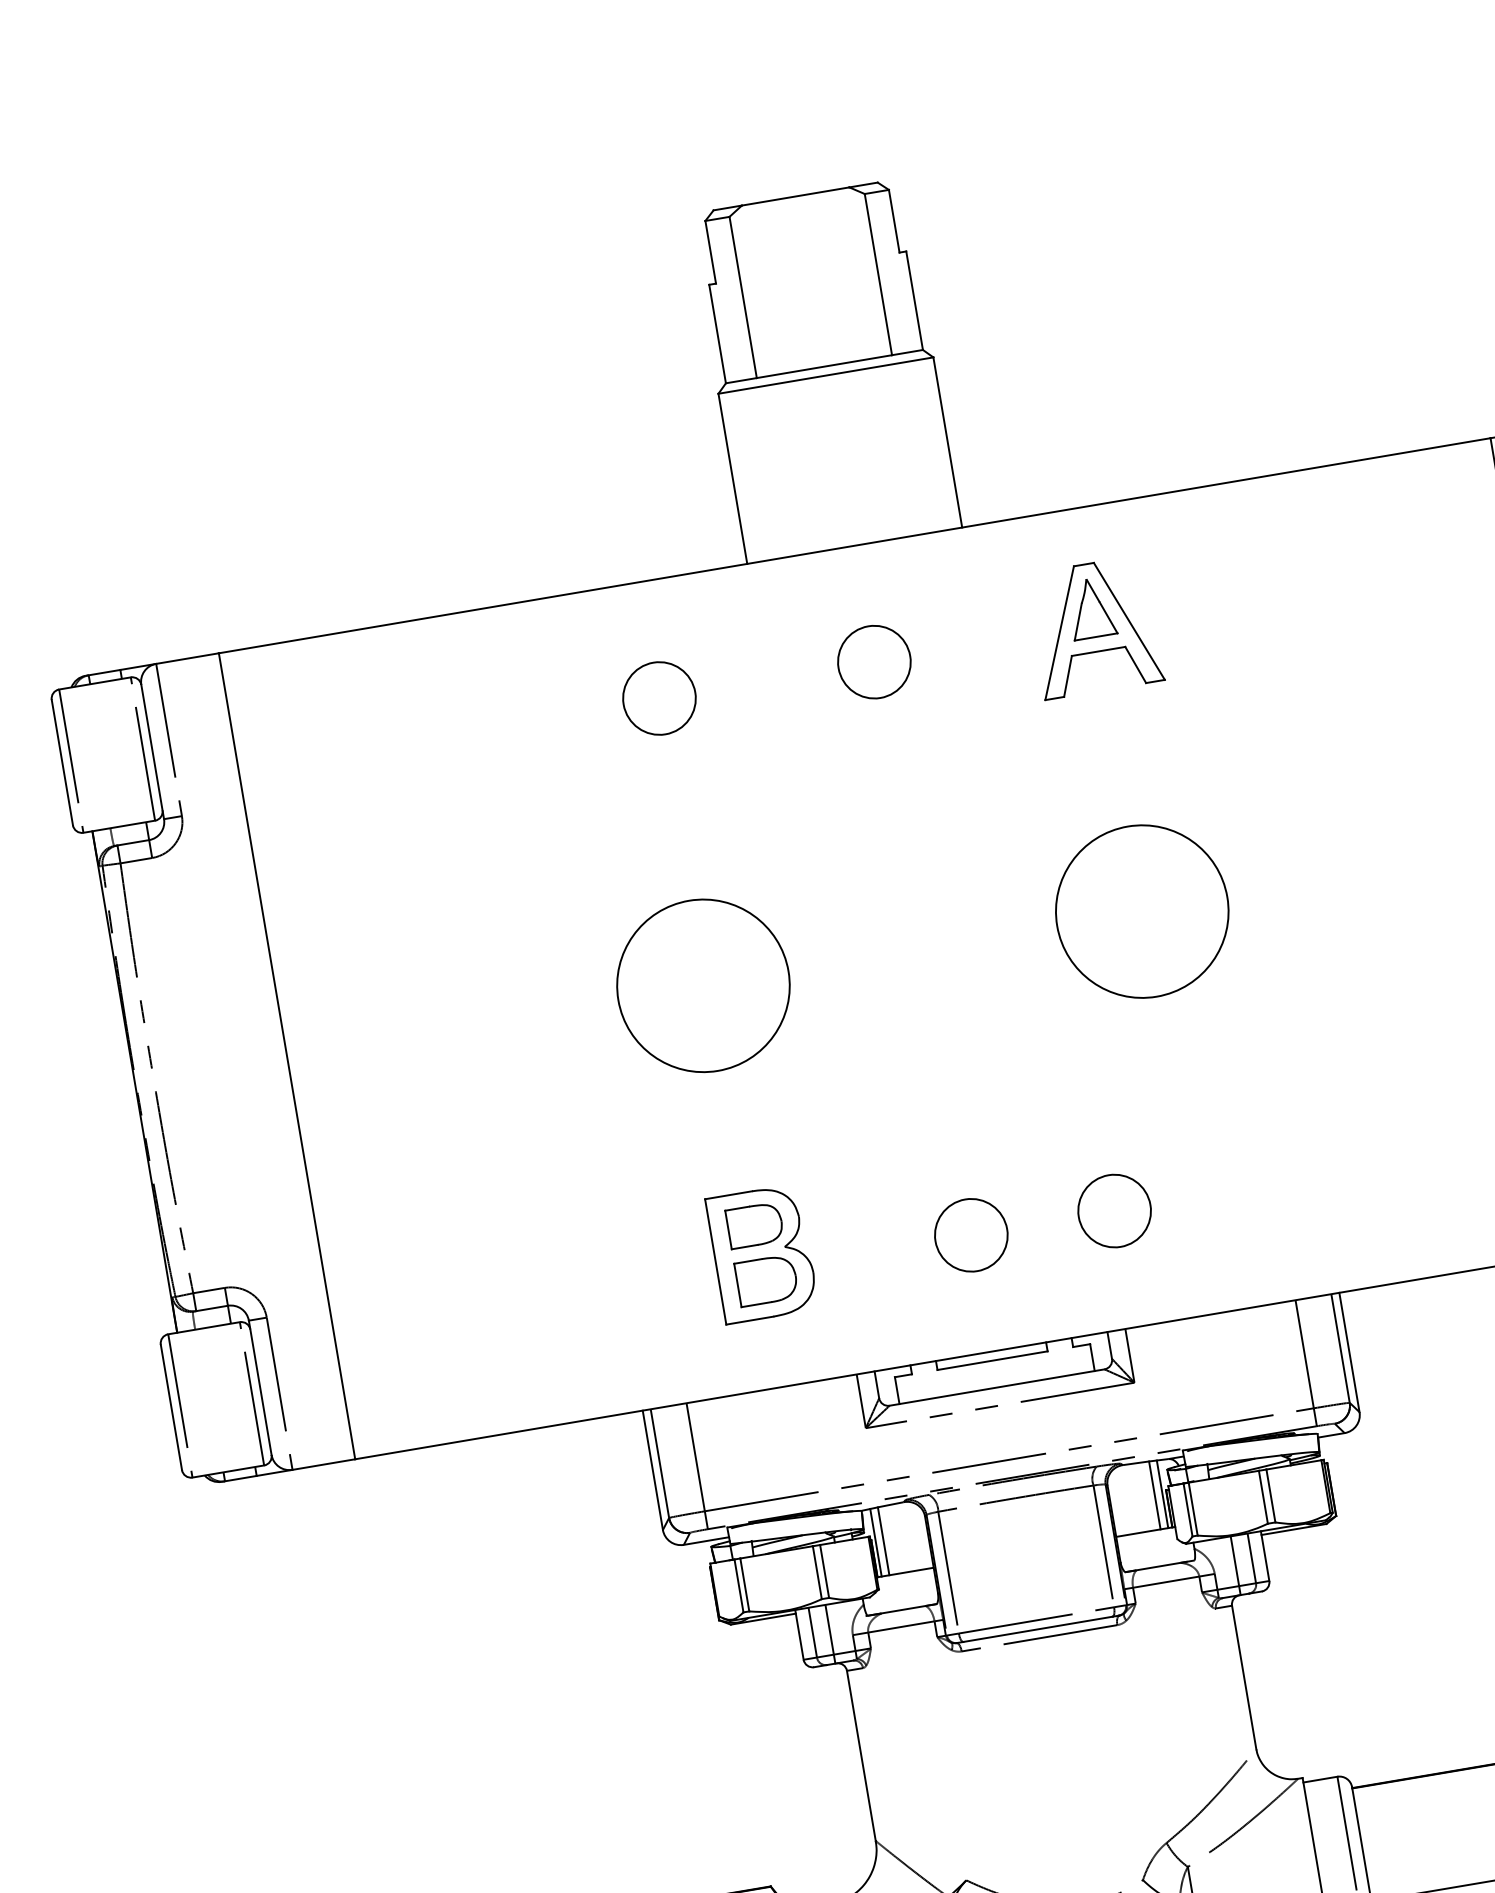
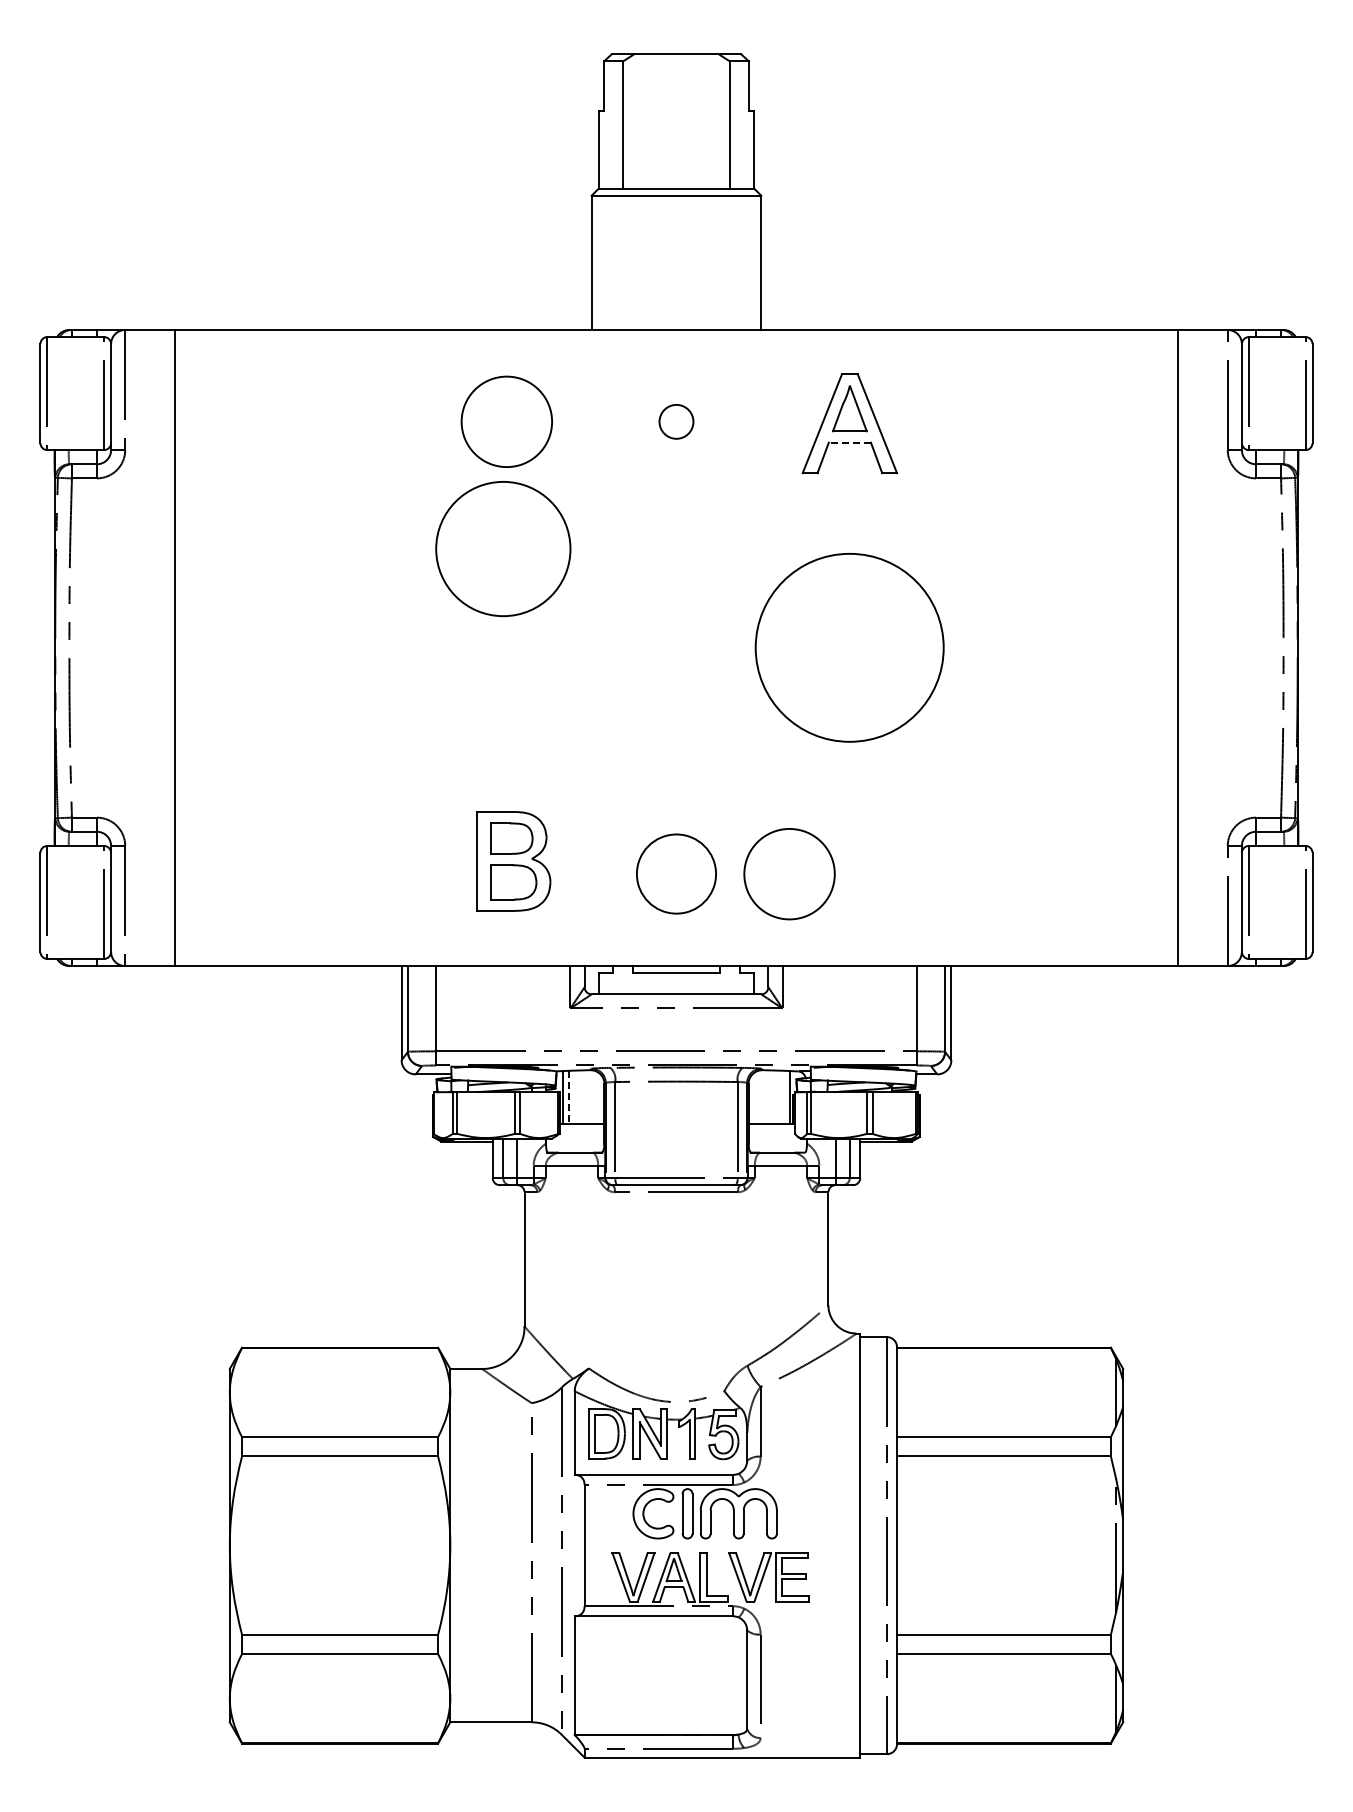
line: (1098, 651) -> (849, 442), solid -> dashed
circle: (874, 661) -> (676, 421), size x0.6
circle: (658, 698) -> (506, 421), size x1.6
circle: (1142, 912) -> (849, 648), size x1.4
circle: (703, 986) -> (503, 549), moved
circle: (1114, 1210) -> (789, 873), size x1.6
circle: (971, 1235) -> (676, 874), size x1.4
line: (1154, 1495) -> (783, 1097), removed
line: (883, 1541) -> (569, 1097), solid -> dashed

